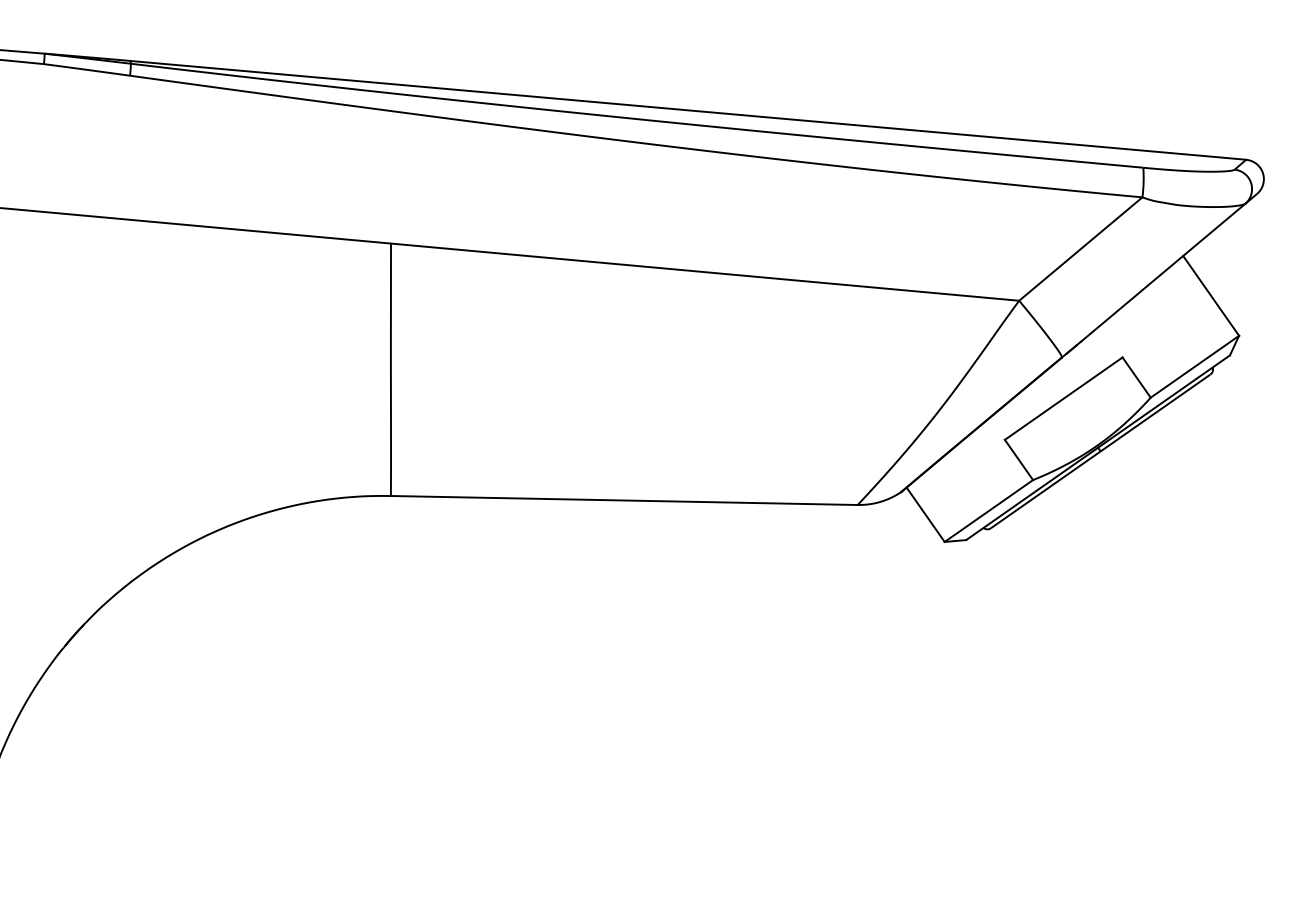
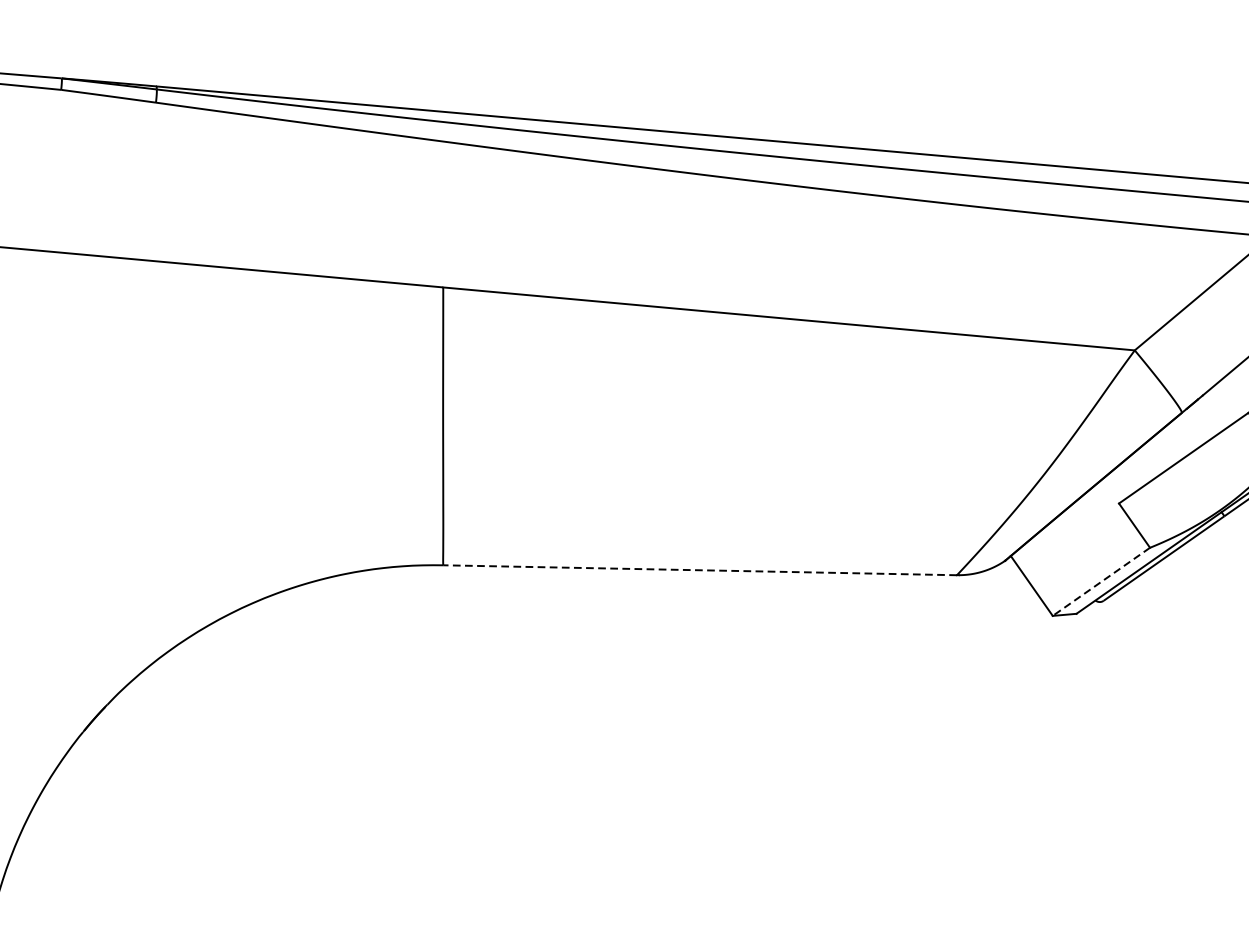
line: (623, 500) -> (699, 570), solid -> dashed
line: (988, 511) -> (1100, 582), solid -> dashed

